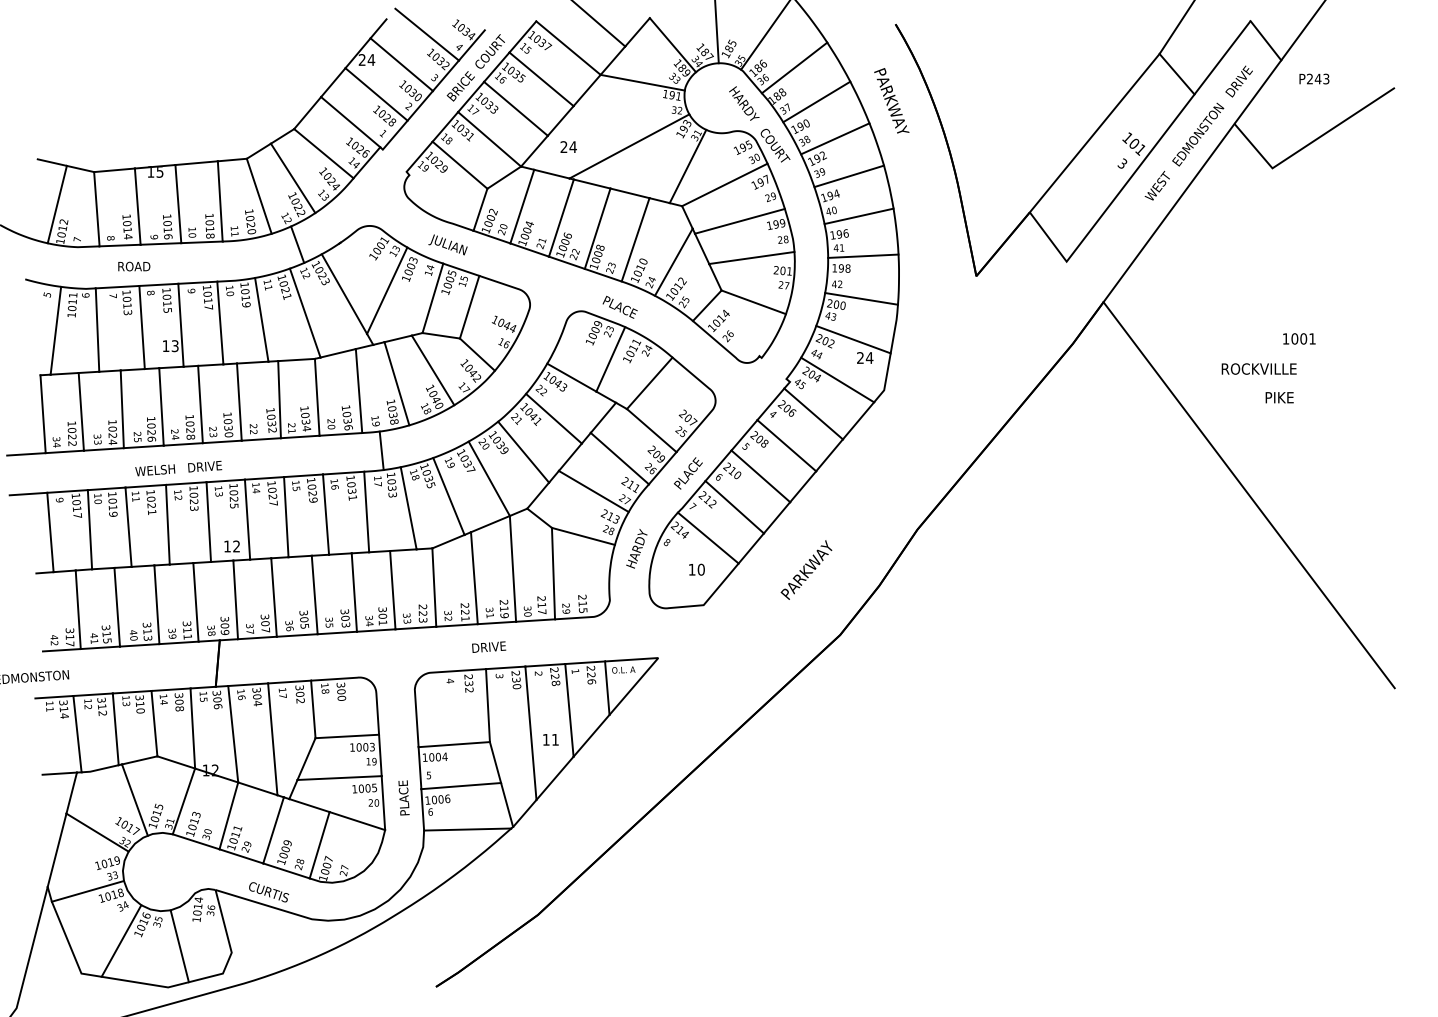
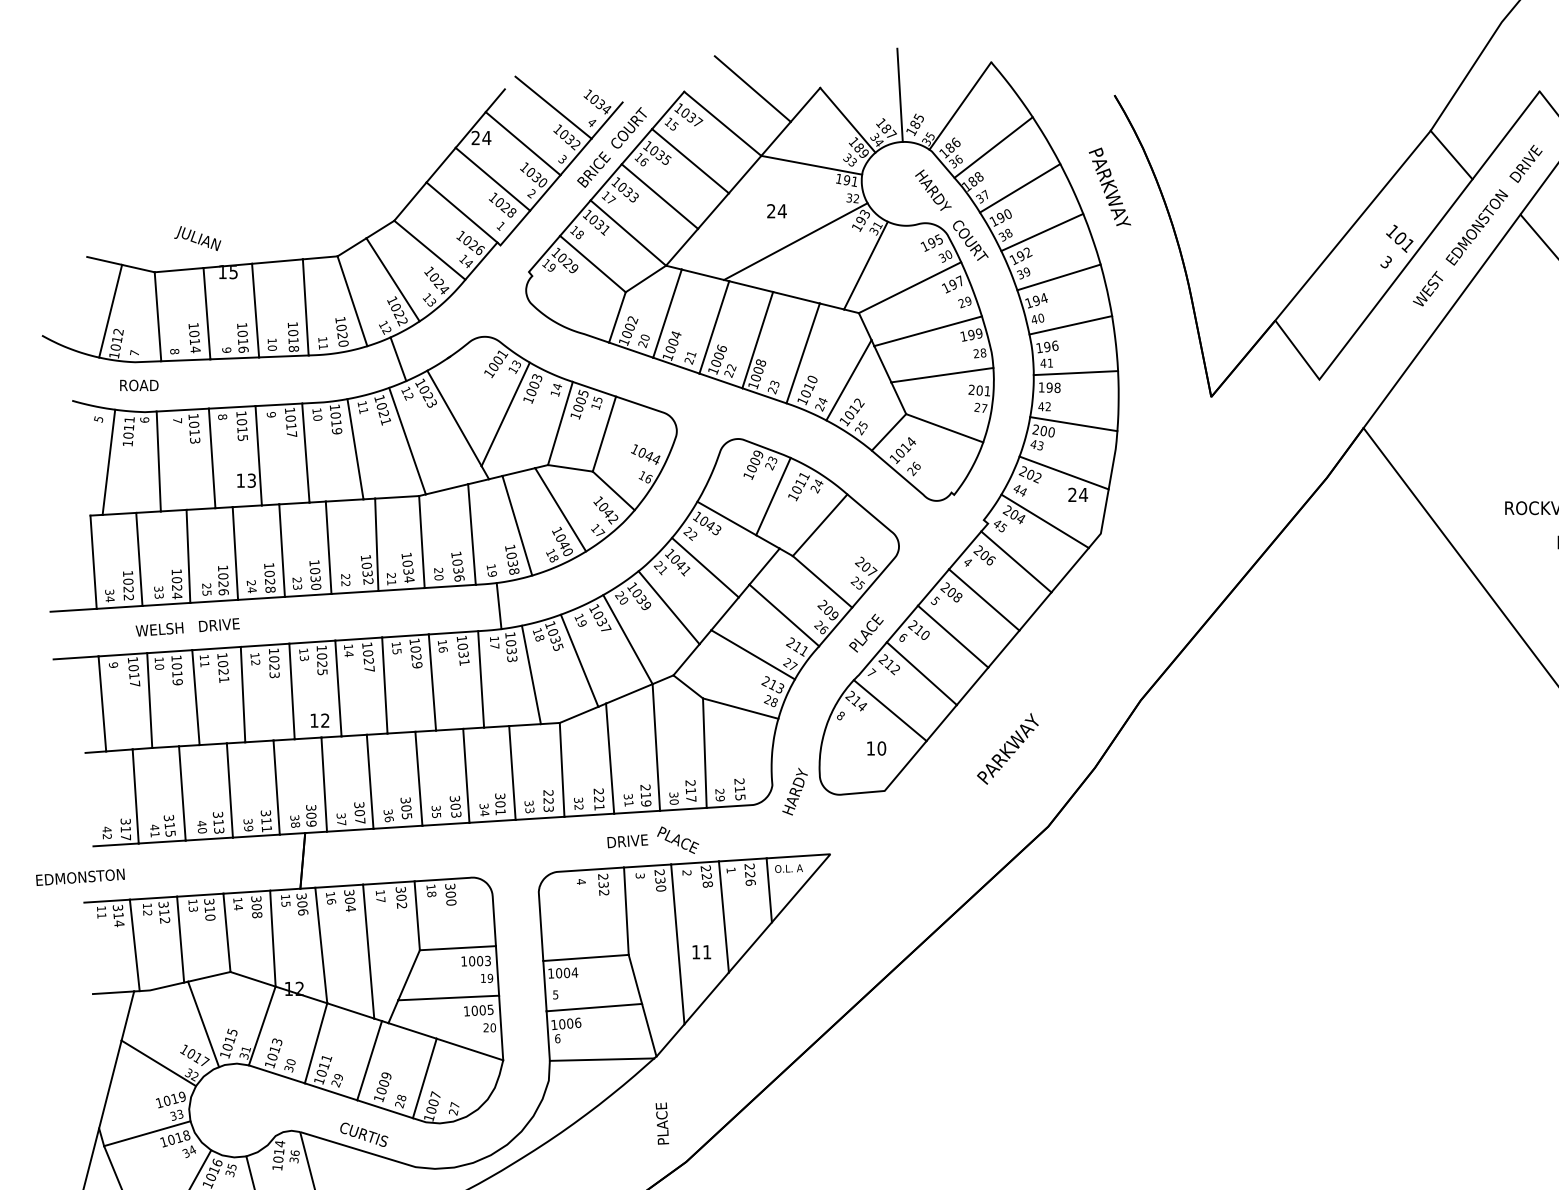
text: (568, 146) -> (776, 210), moved
text: (447, 244) -> (197, 238), moved
text: (134, 266) -> (139, 385), moved
text: (619, 306) -> (677, 839), moved
text: (178, 468) -> (187, 627), moved
text: (636, 548) -> (794, 791), moved
text: (403, 797) -> (661, 1123), moved

